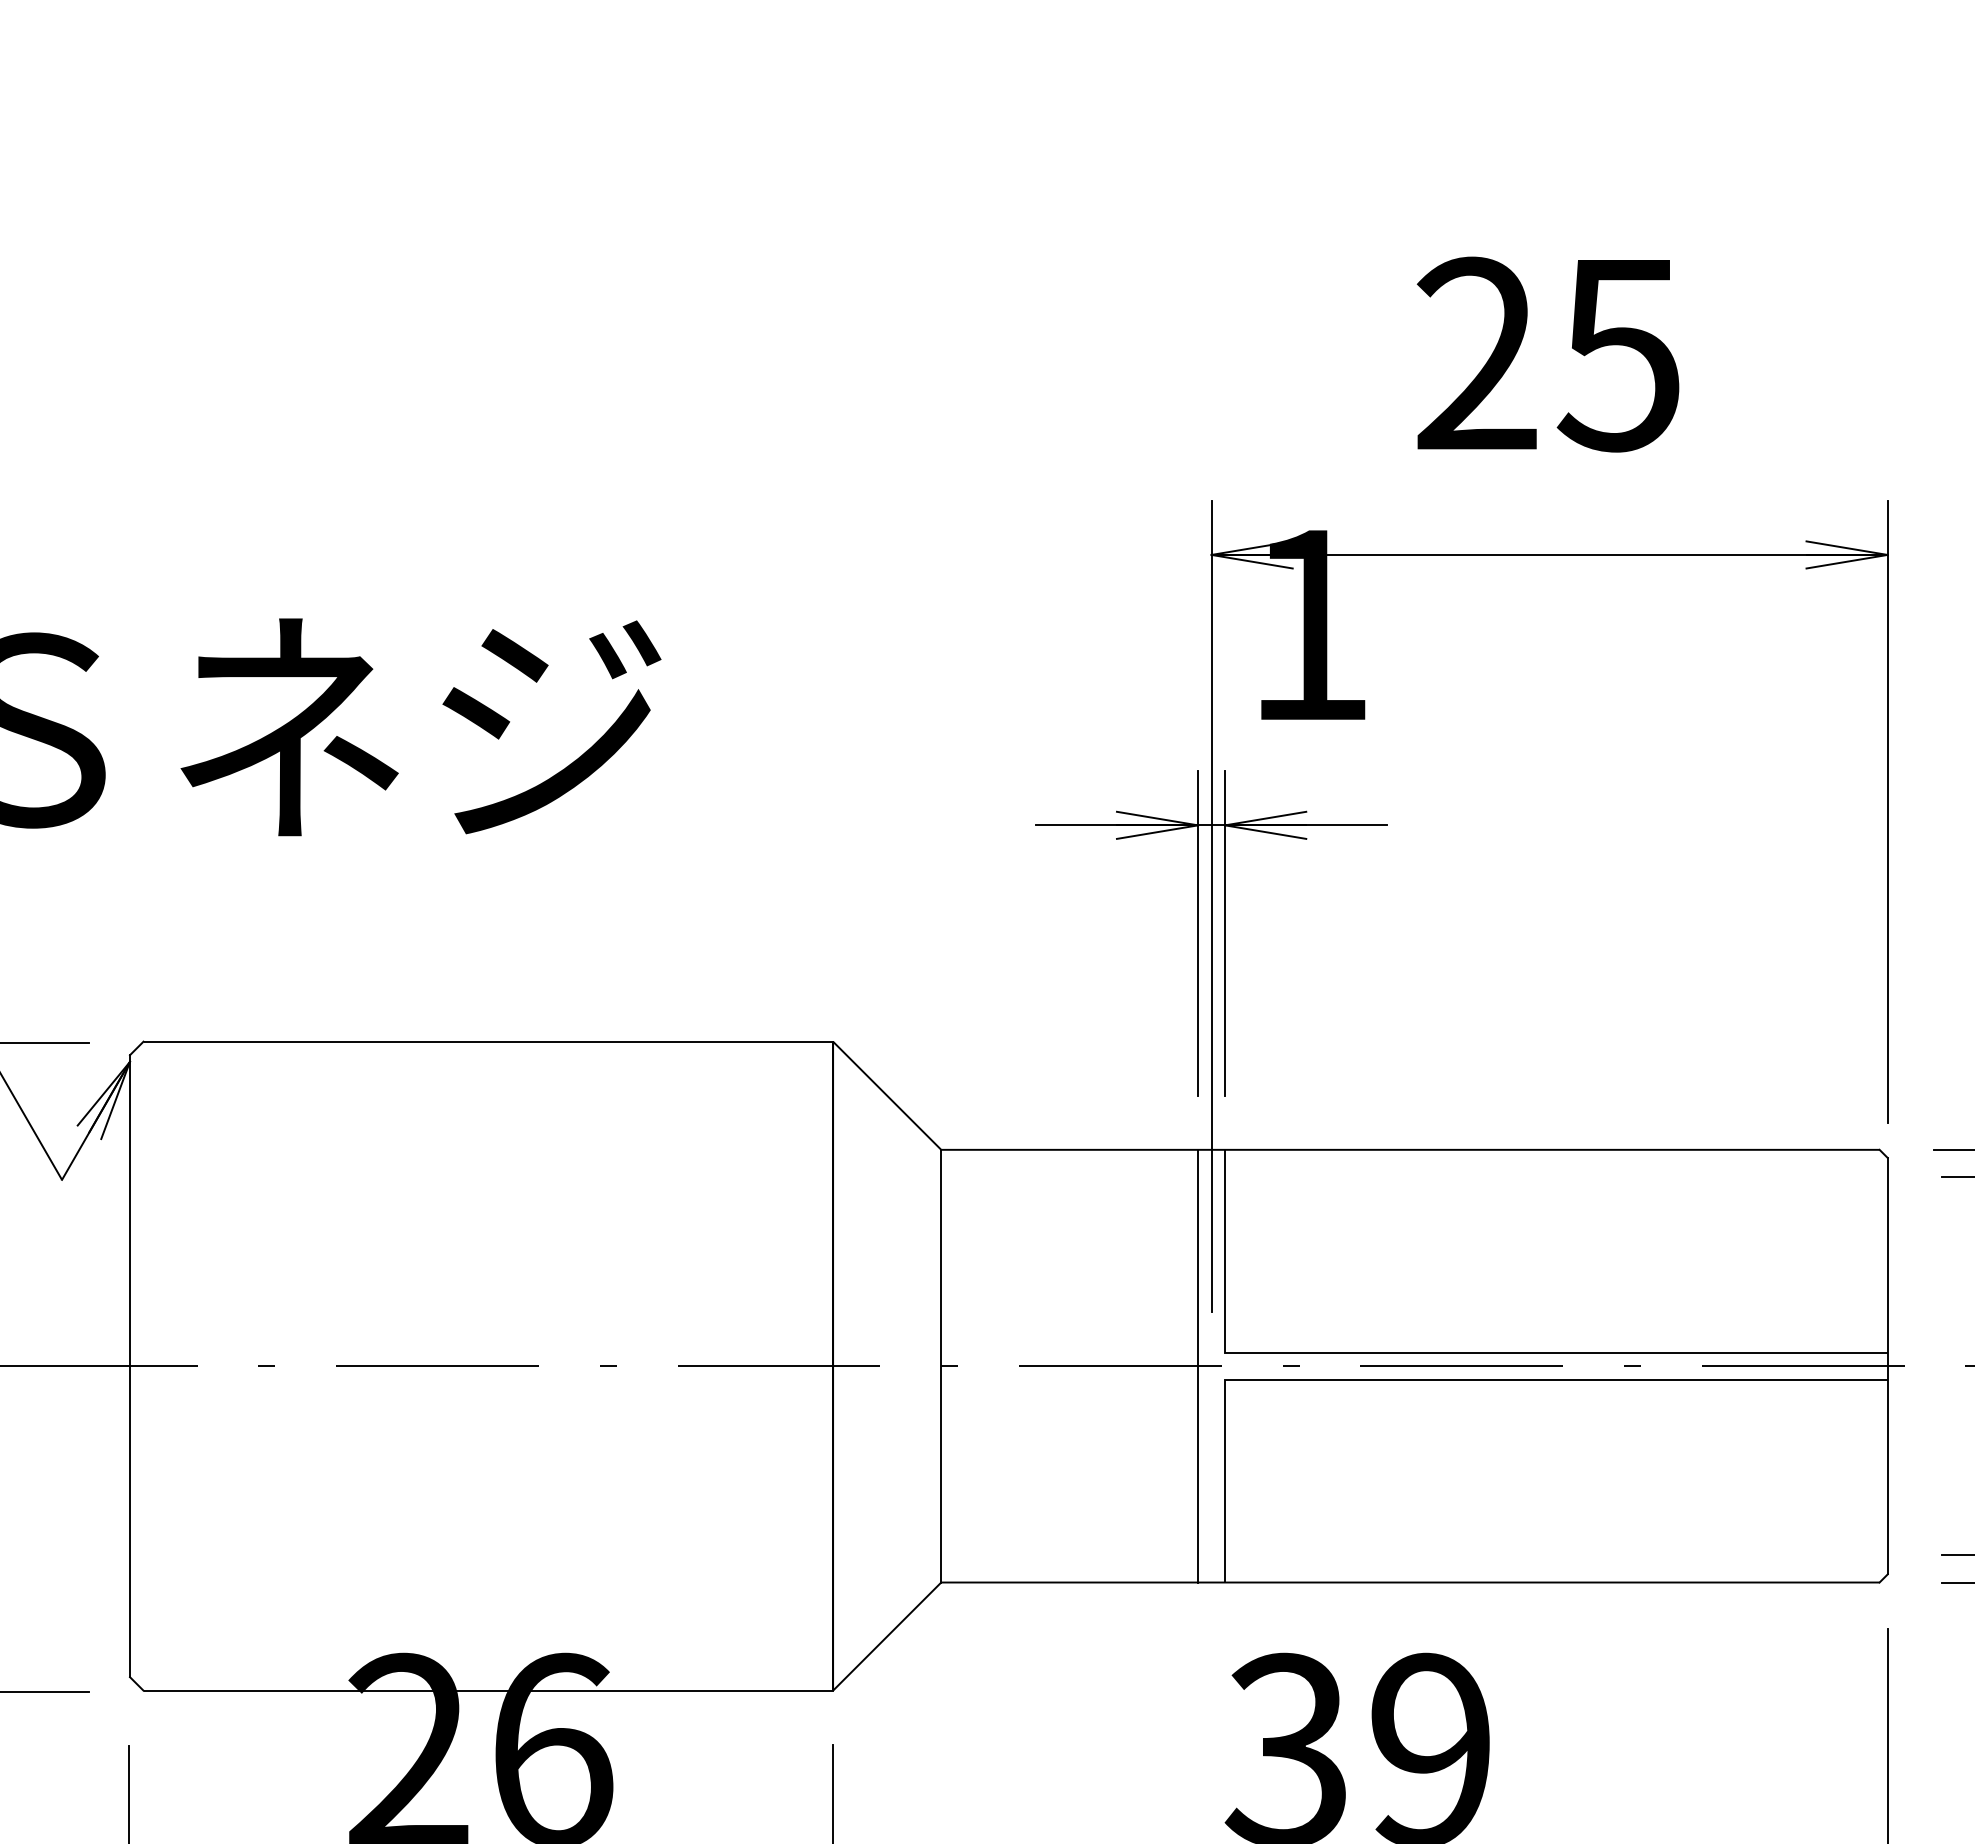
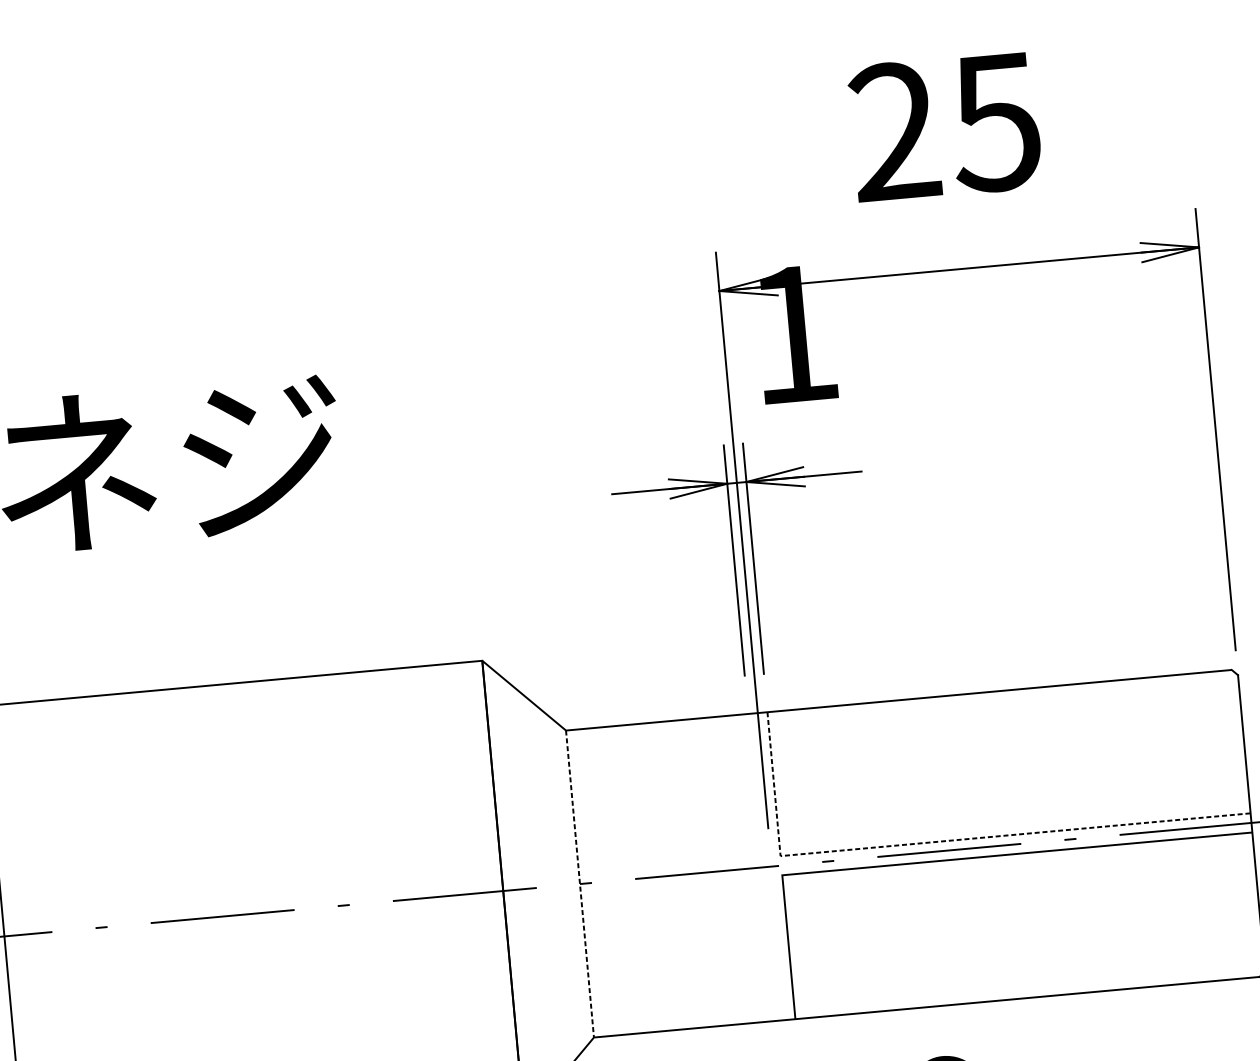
line: (1455, 1352) -> (943, 841), solid -> dashed
line: (1198, 1365) -> (762, 866), removed
line: (941, 1366) -> (580, 884), solid -> dashed

